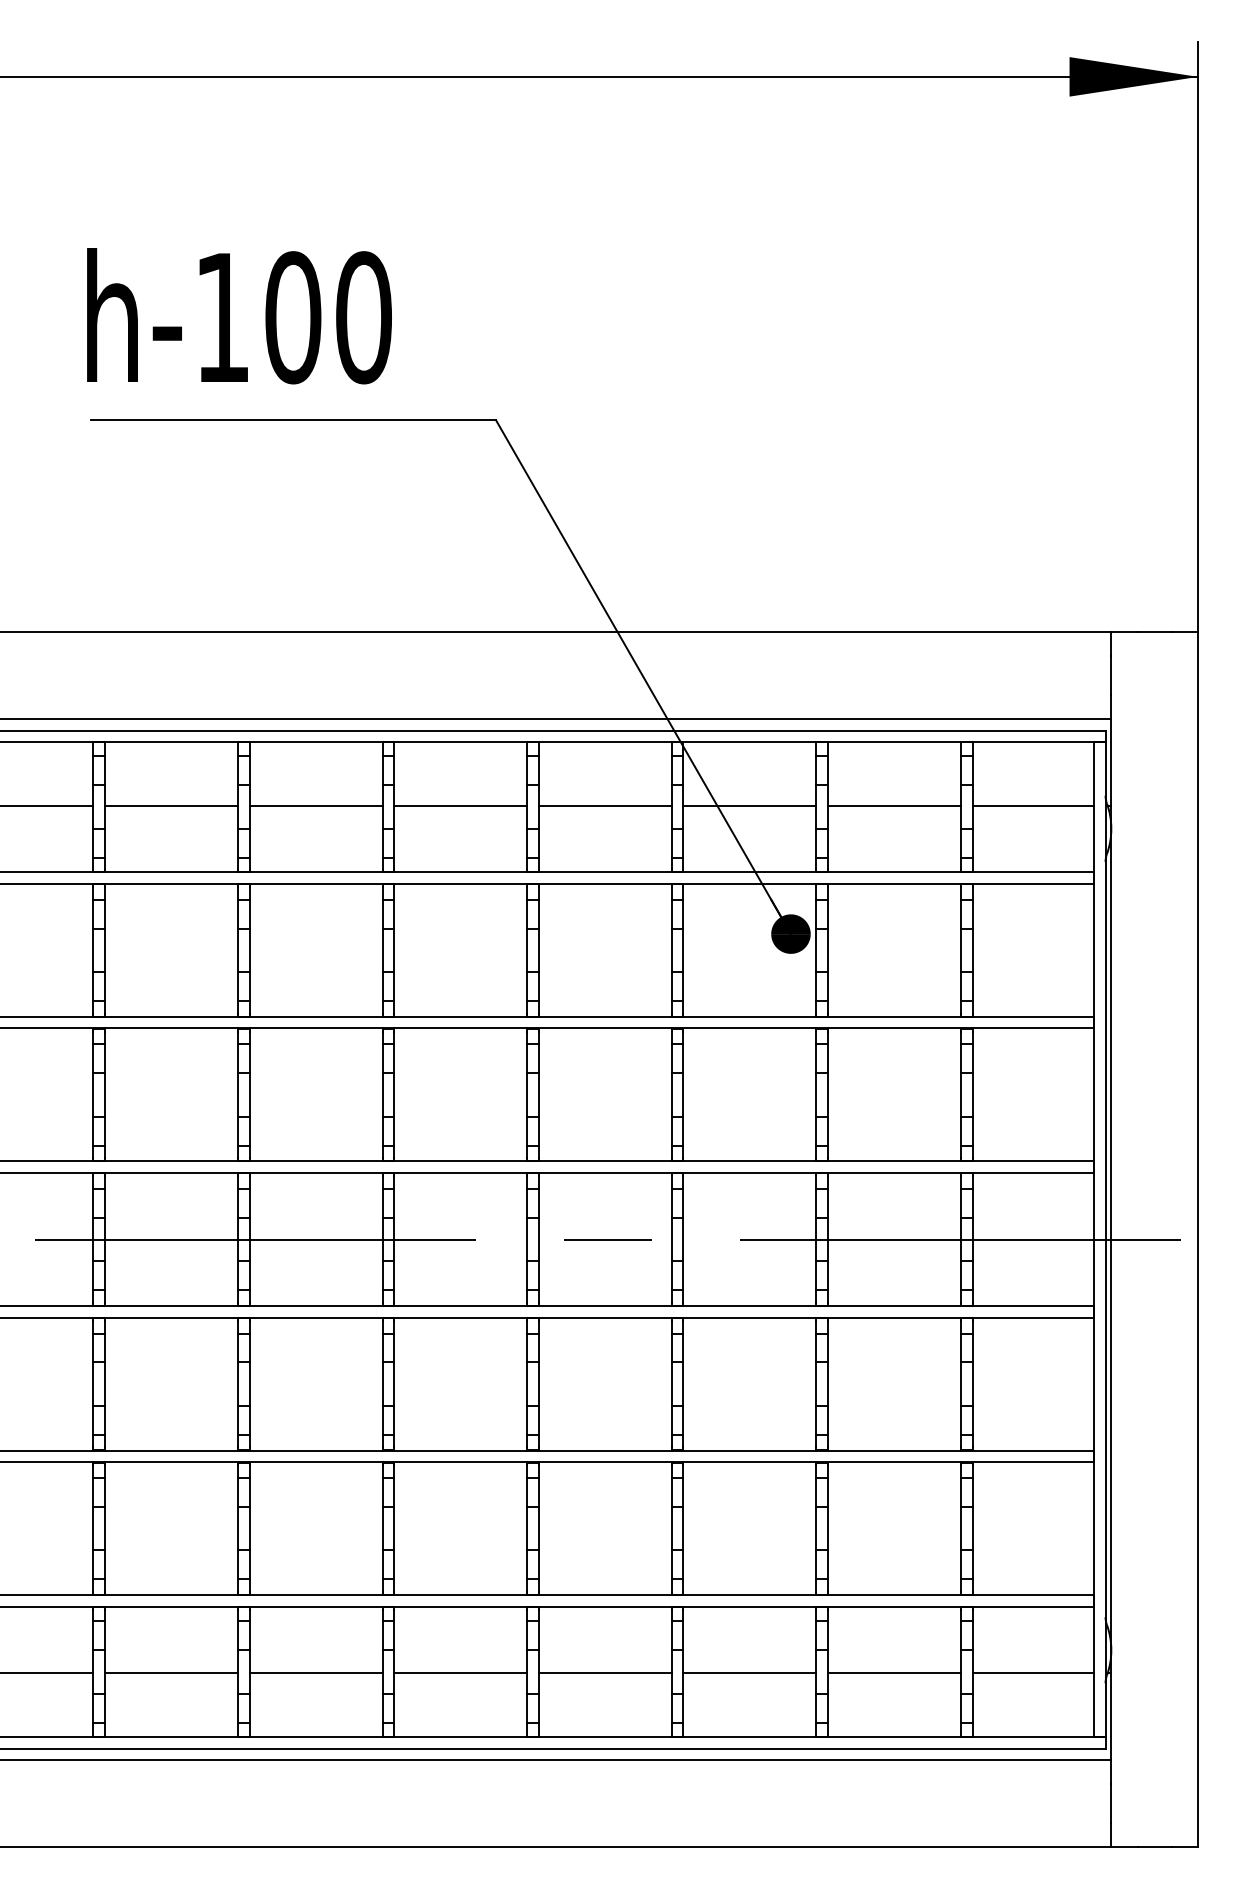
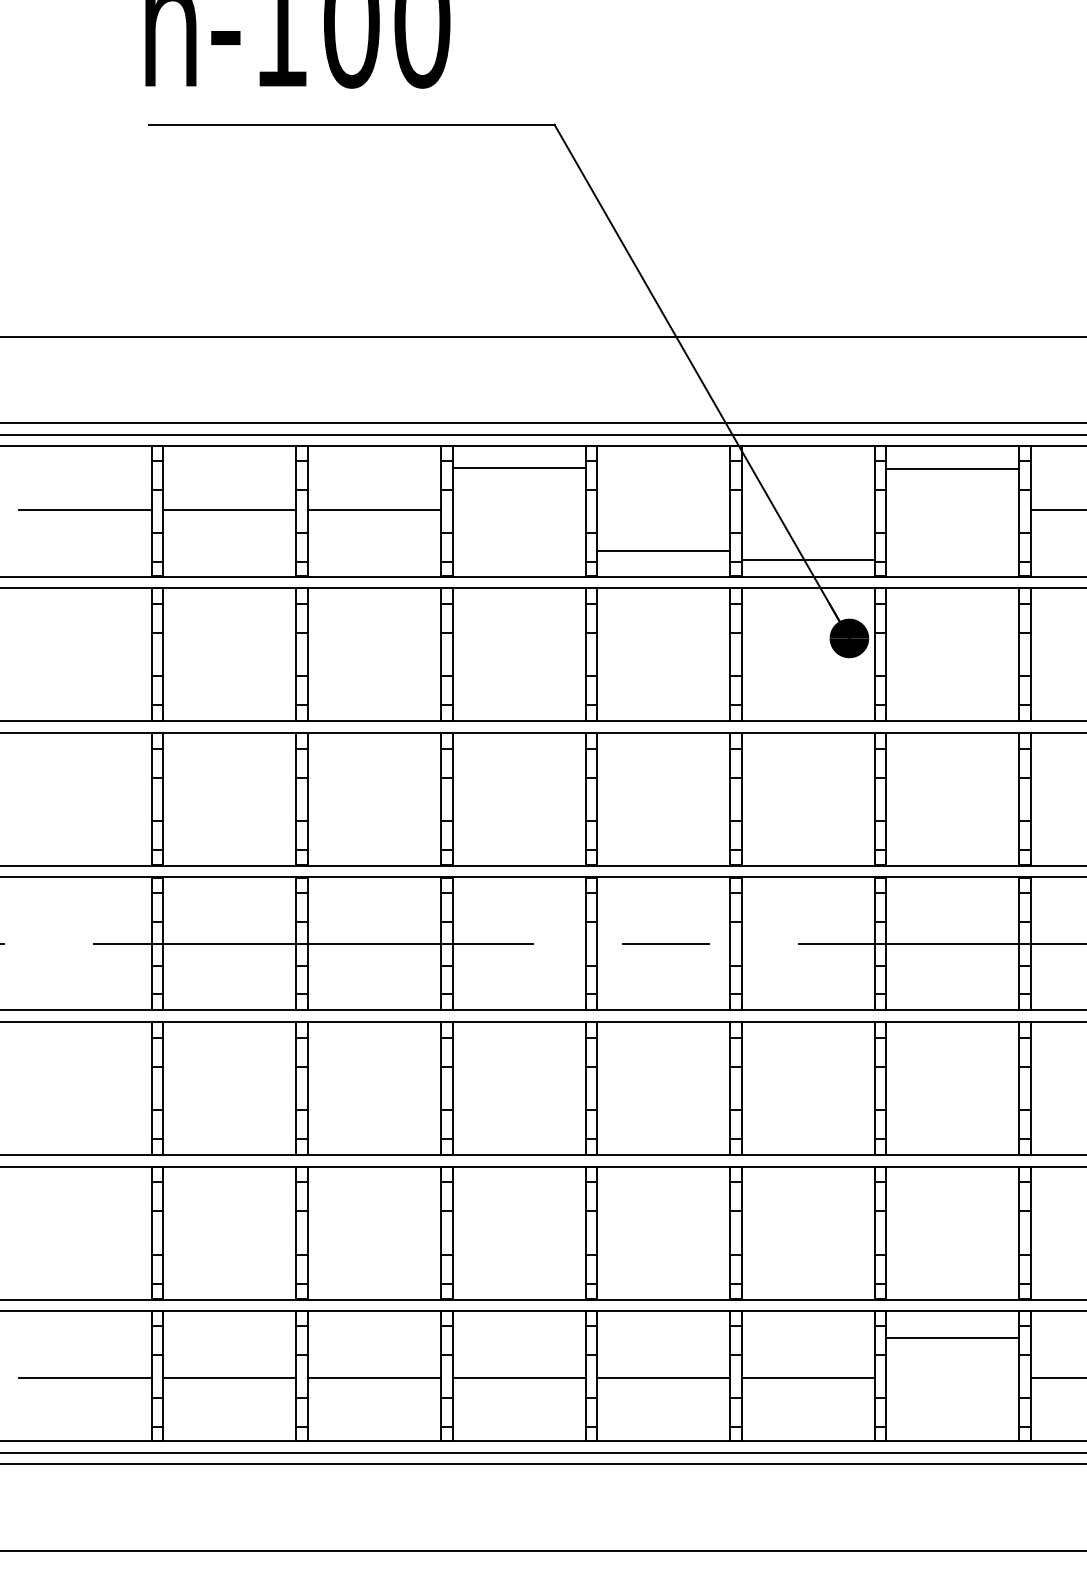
line: (460, 805) -> (518, 467), moved
line: (604, 805) -> (662, 550), moved
line: (749, 805) -> (807, 559), moved
line: (893, 805) -> (951, 468), moved
line: (893, 1673) -> (951, 1337), moved

